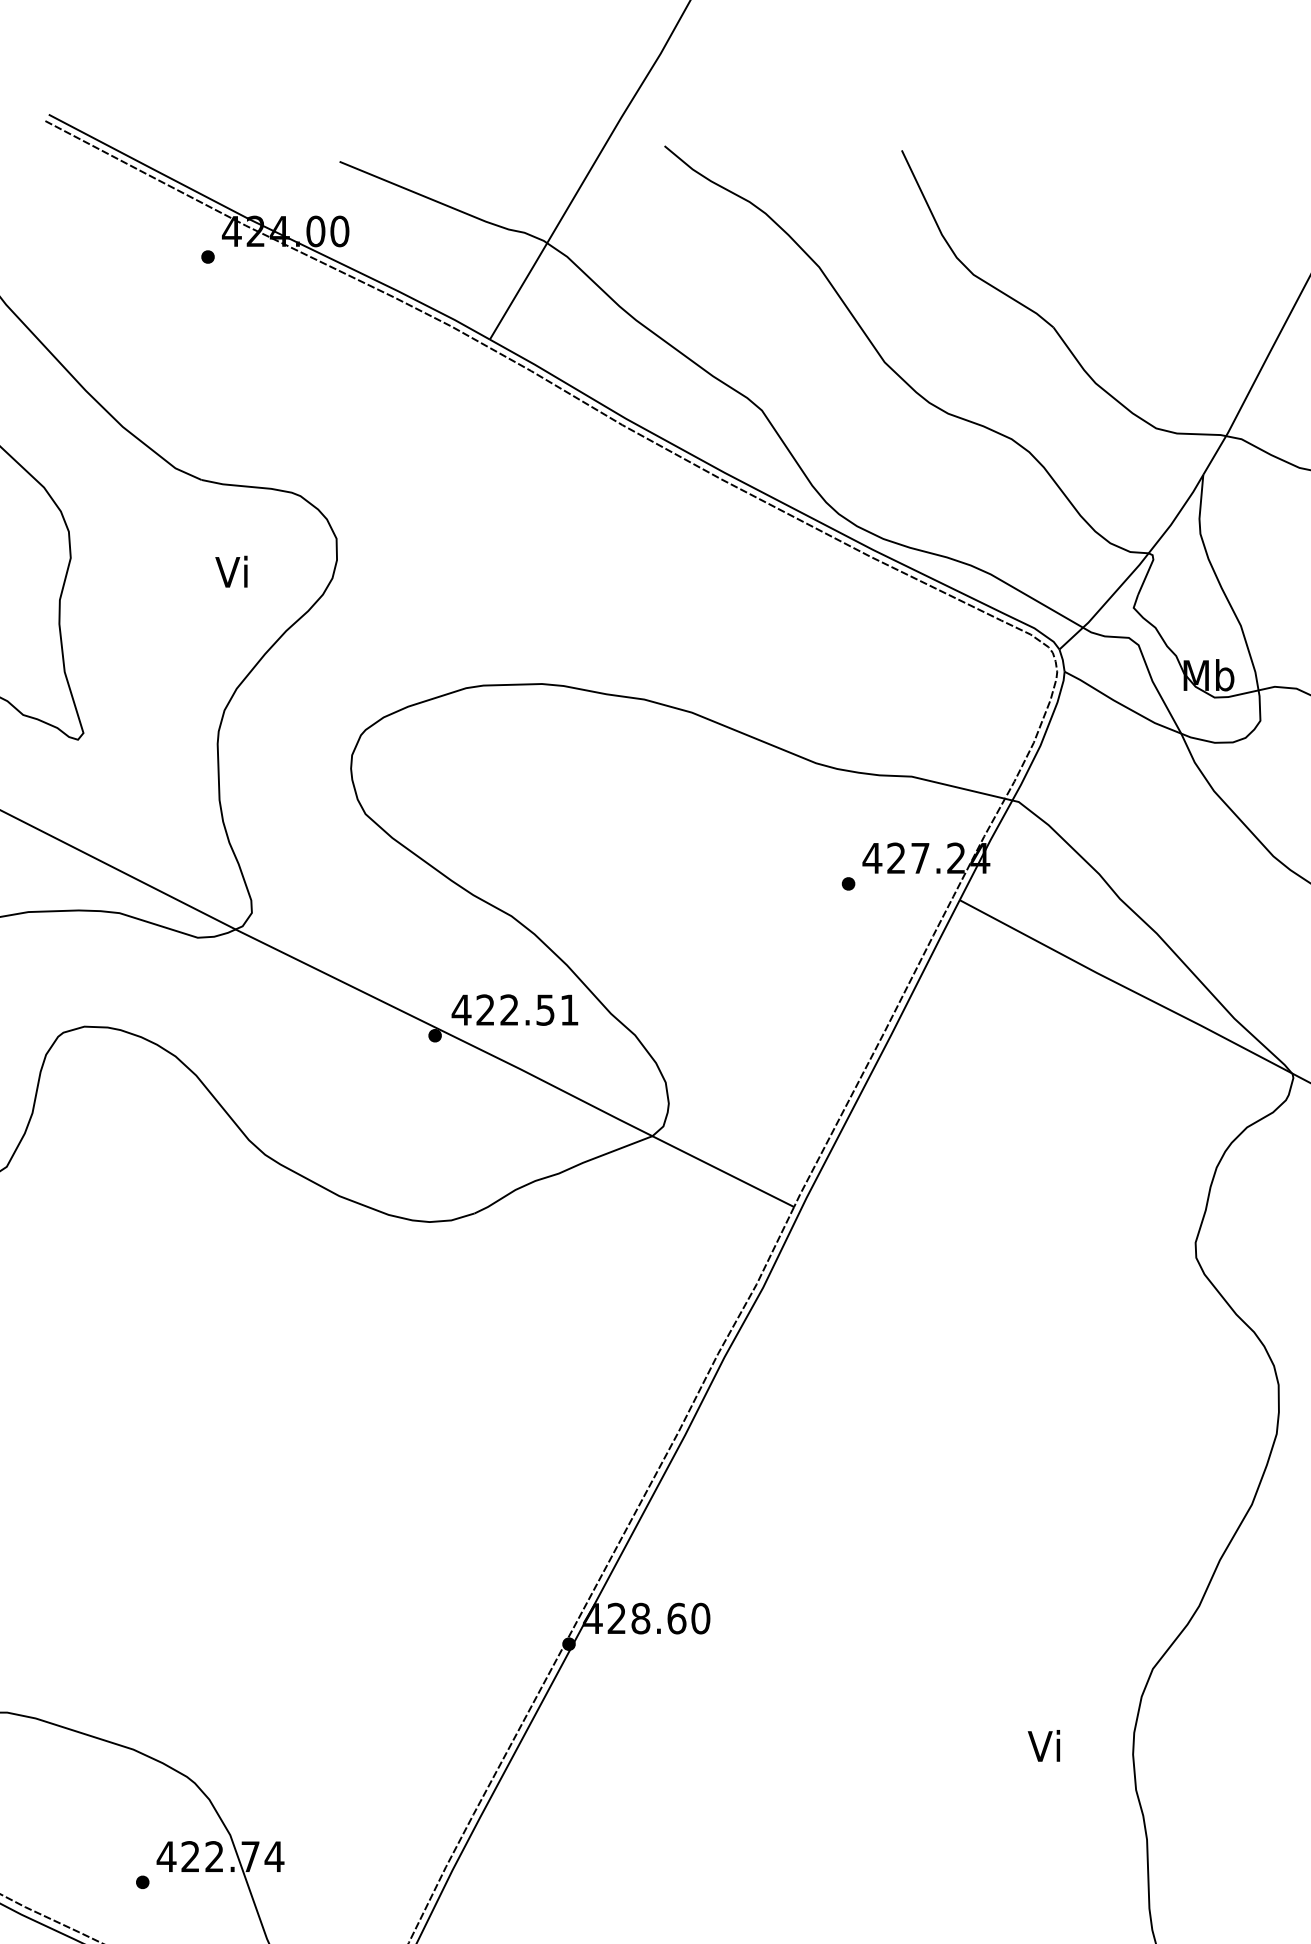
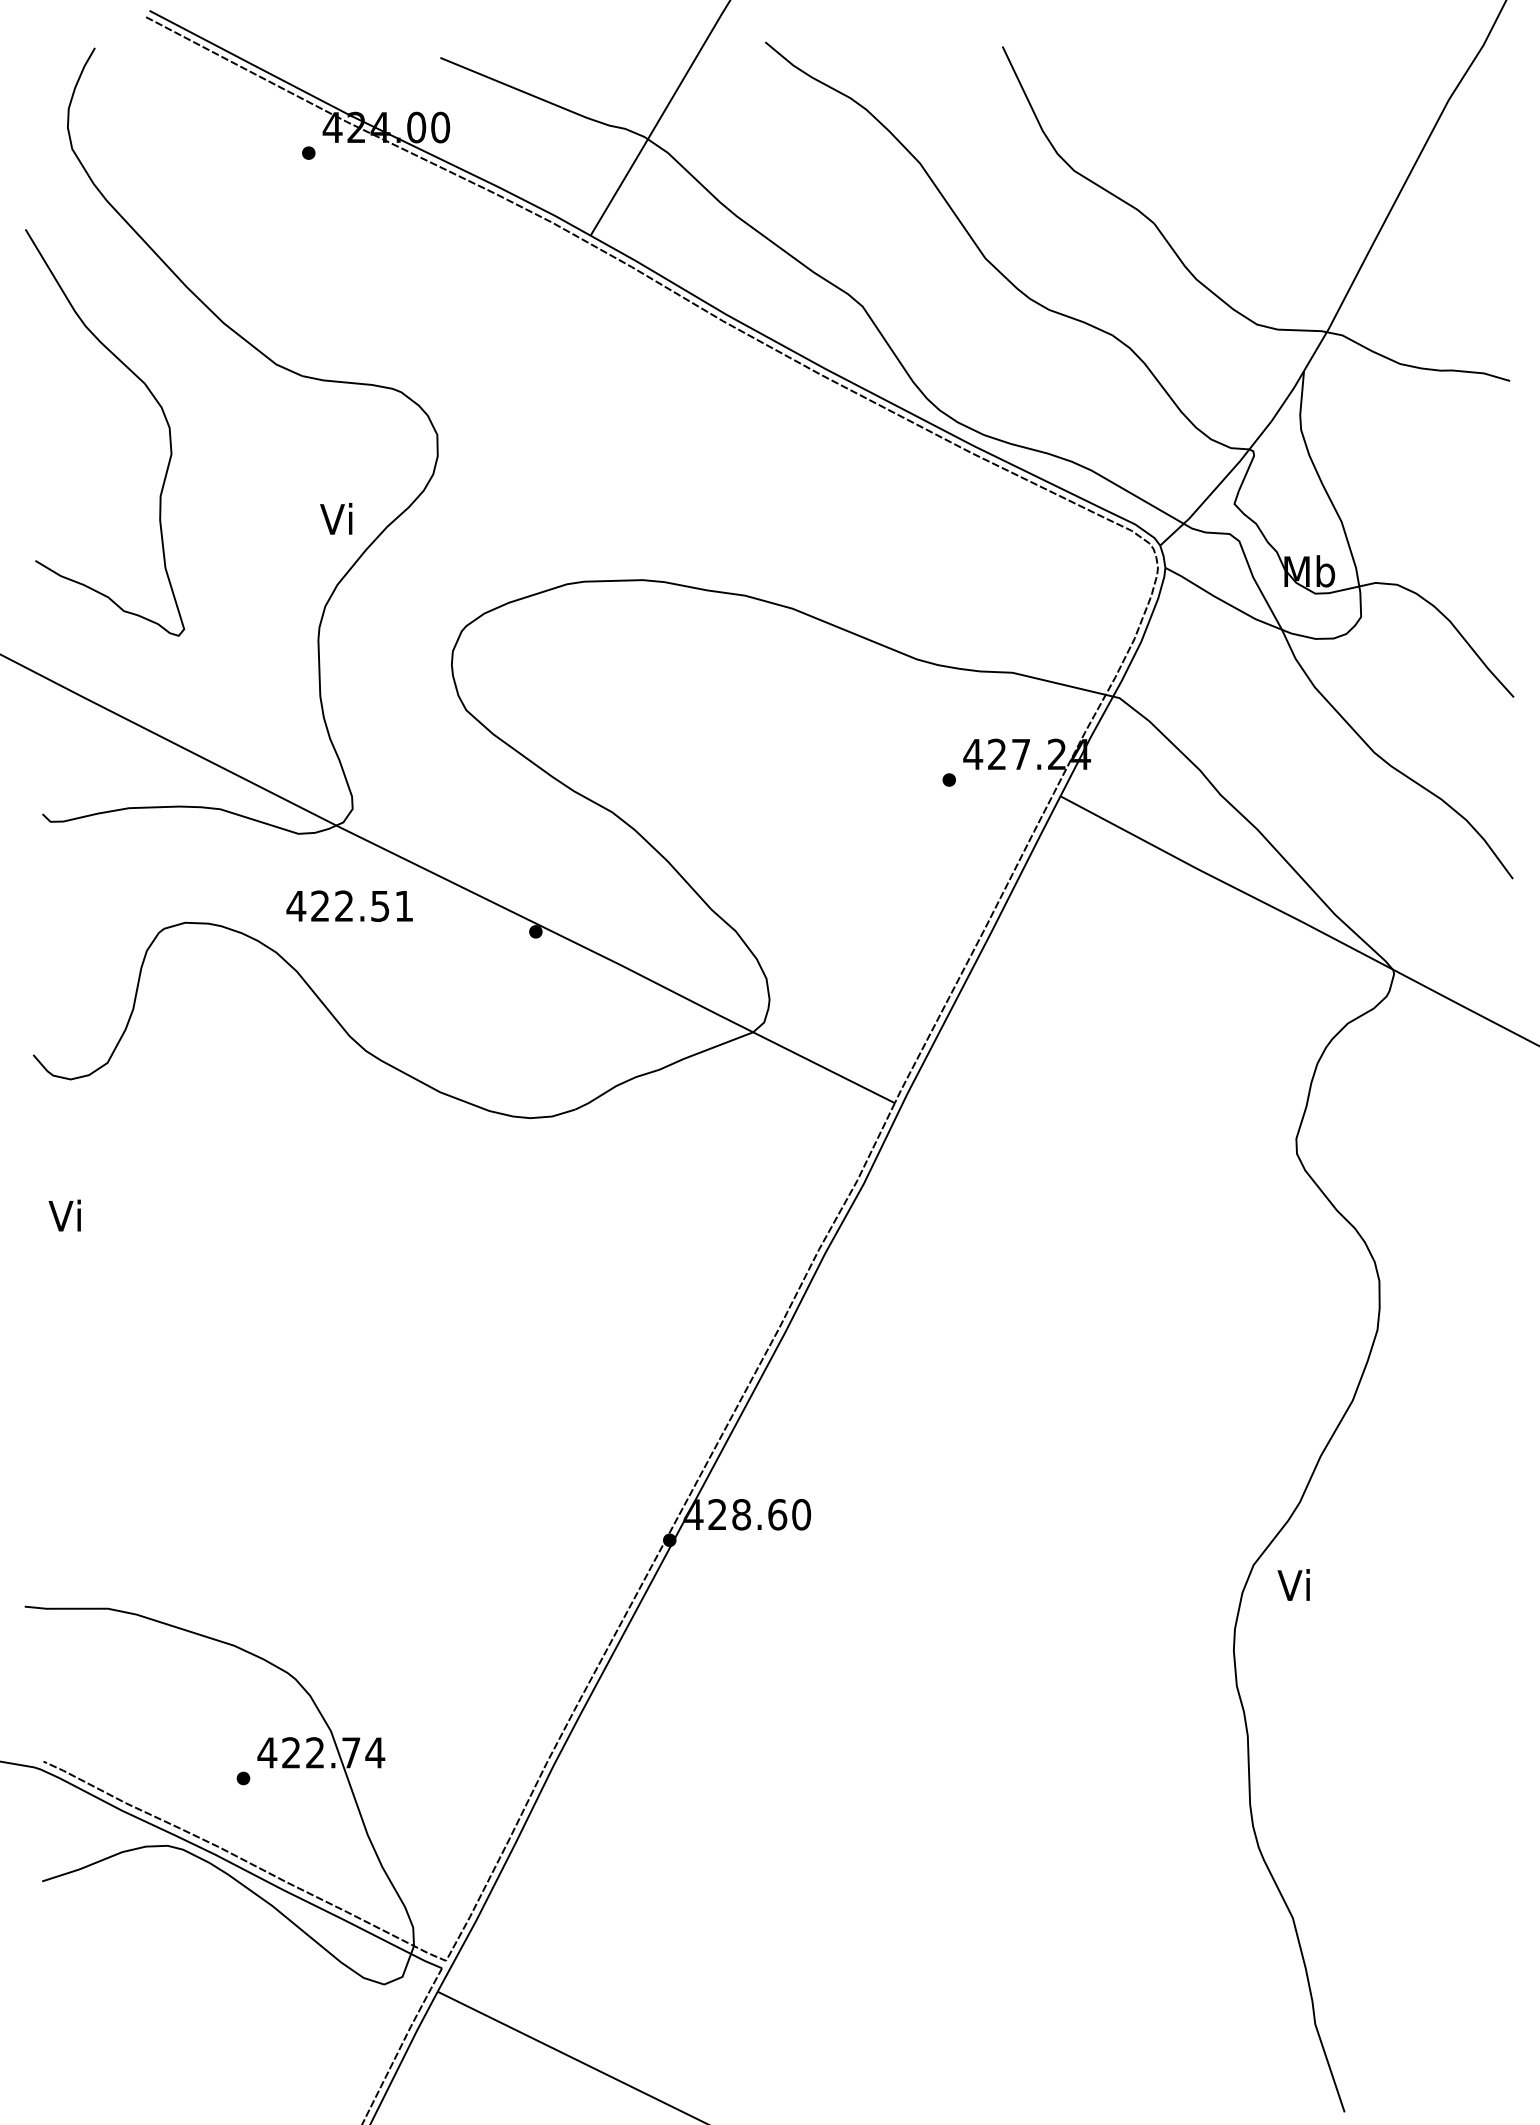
text: (231, 571) -> (336, 518), moved
text: (514, 1009) -> (349, 905), moved
text: (1043, 1745) -> (1293, 1584), moved

